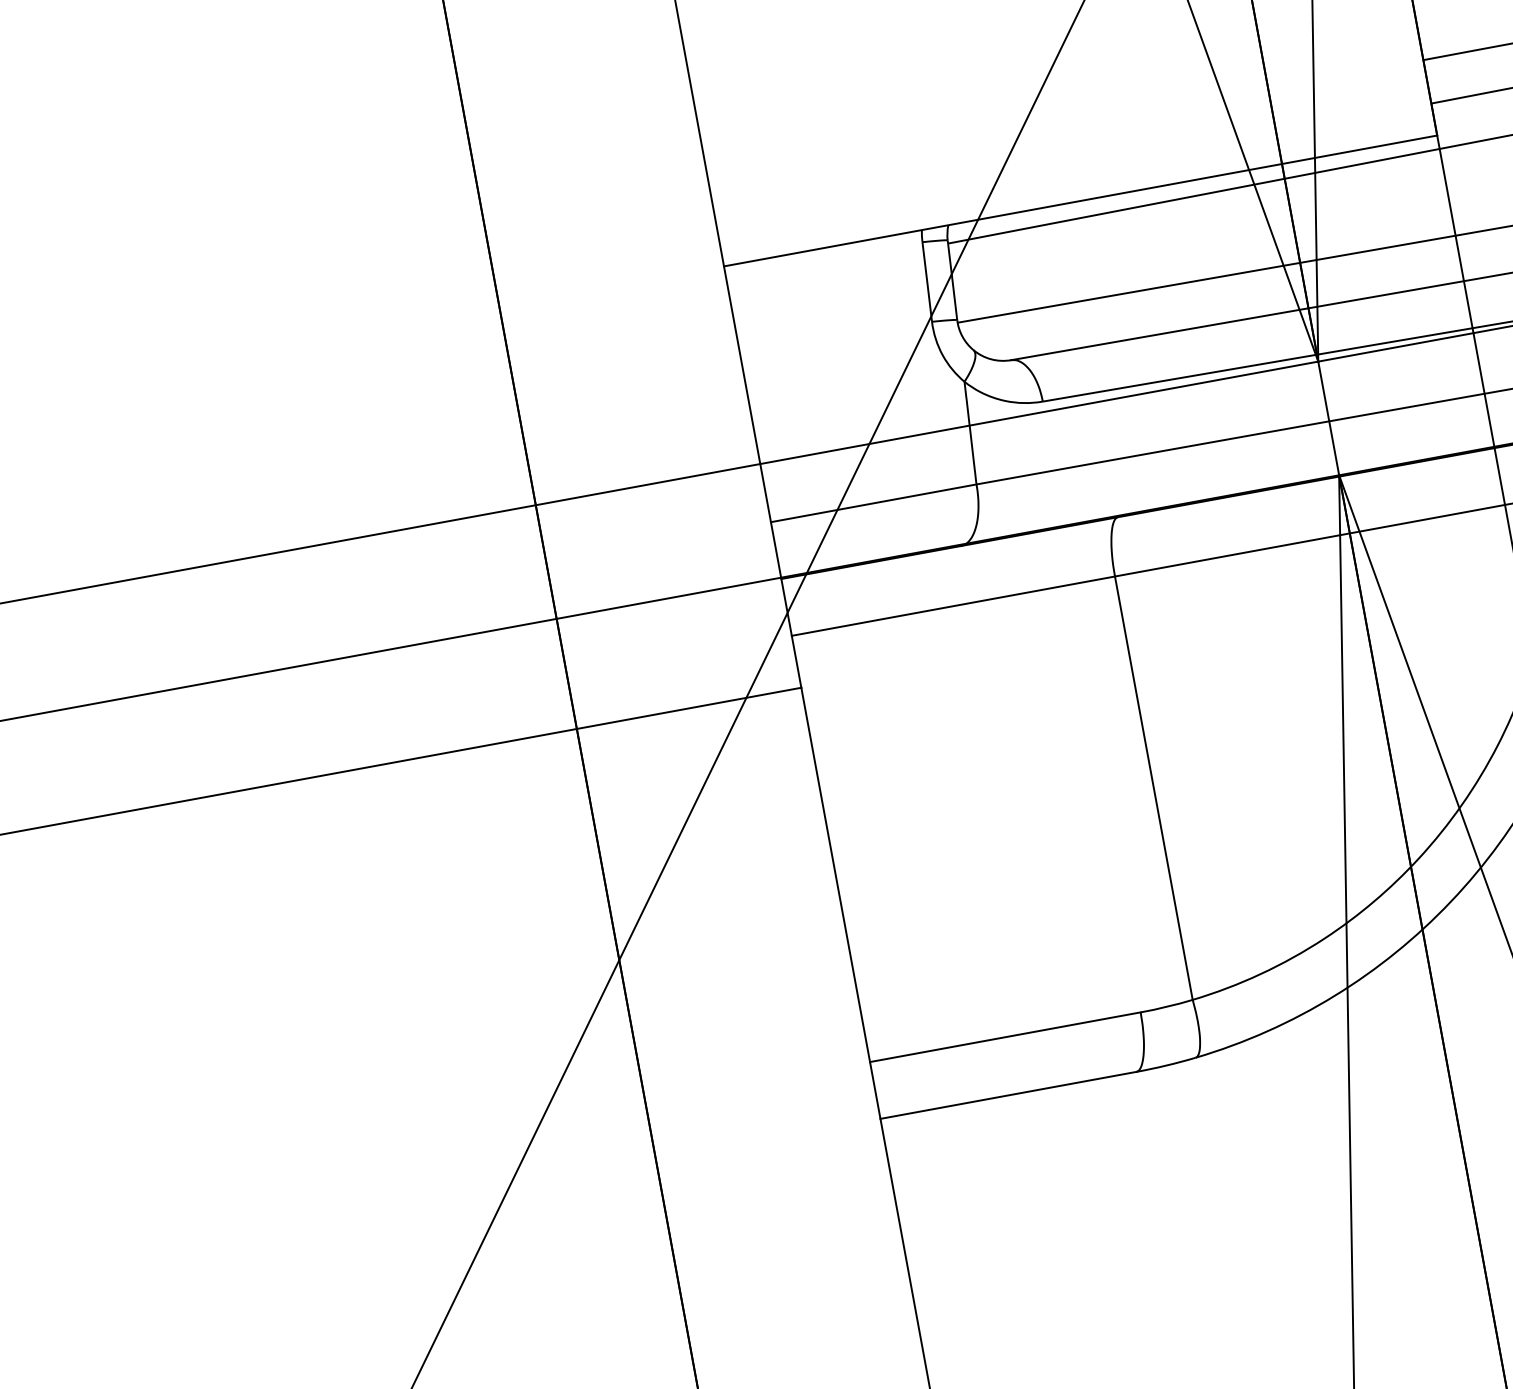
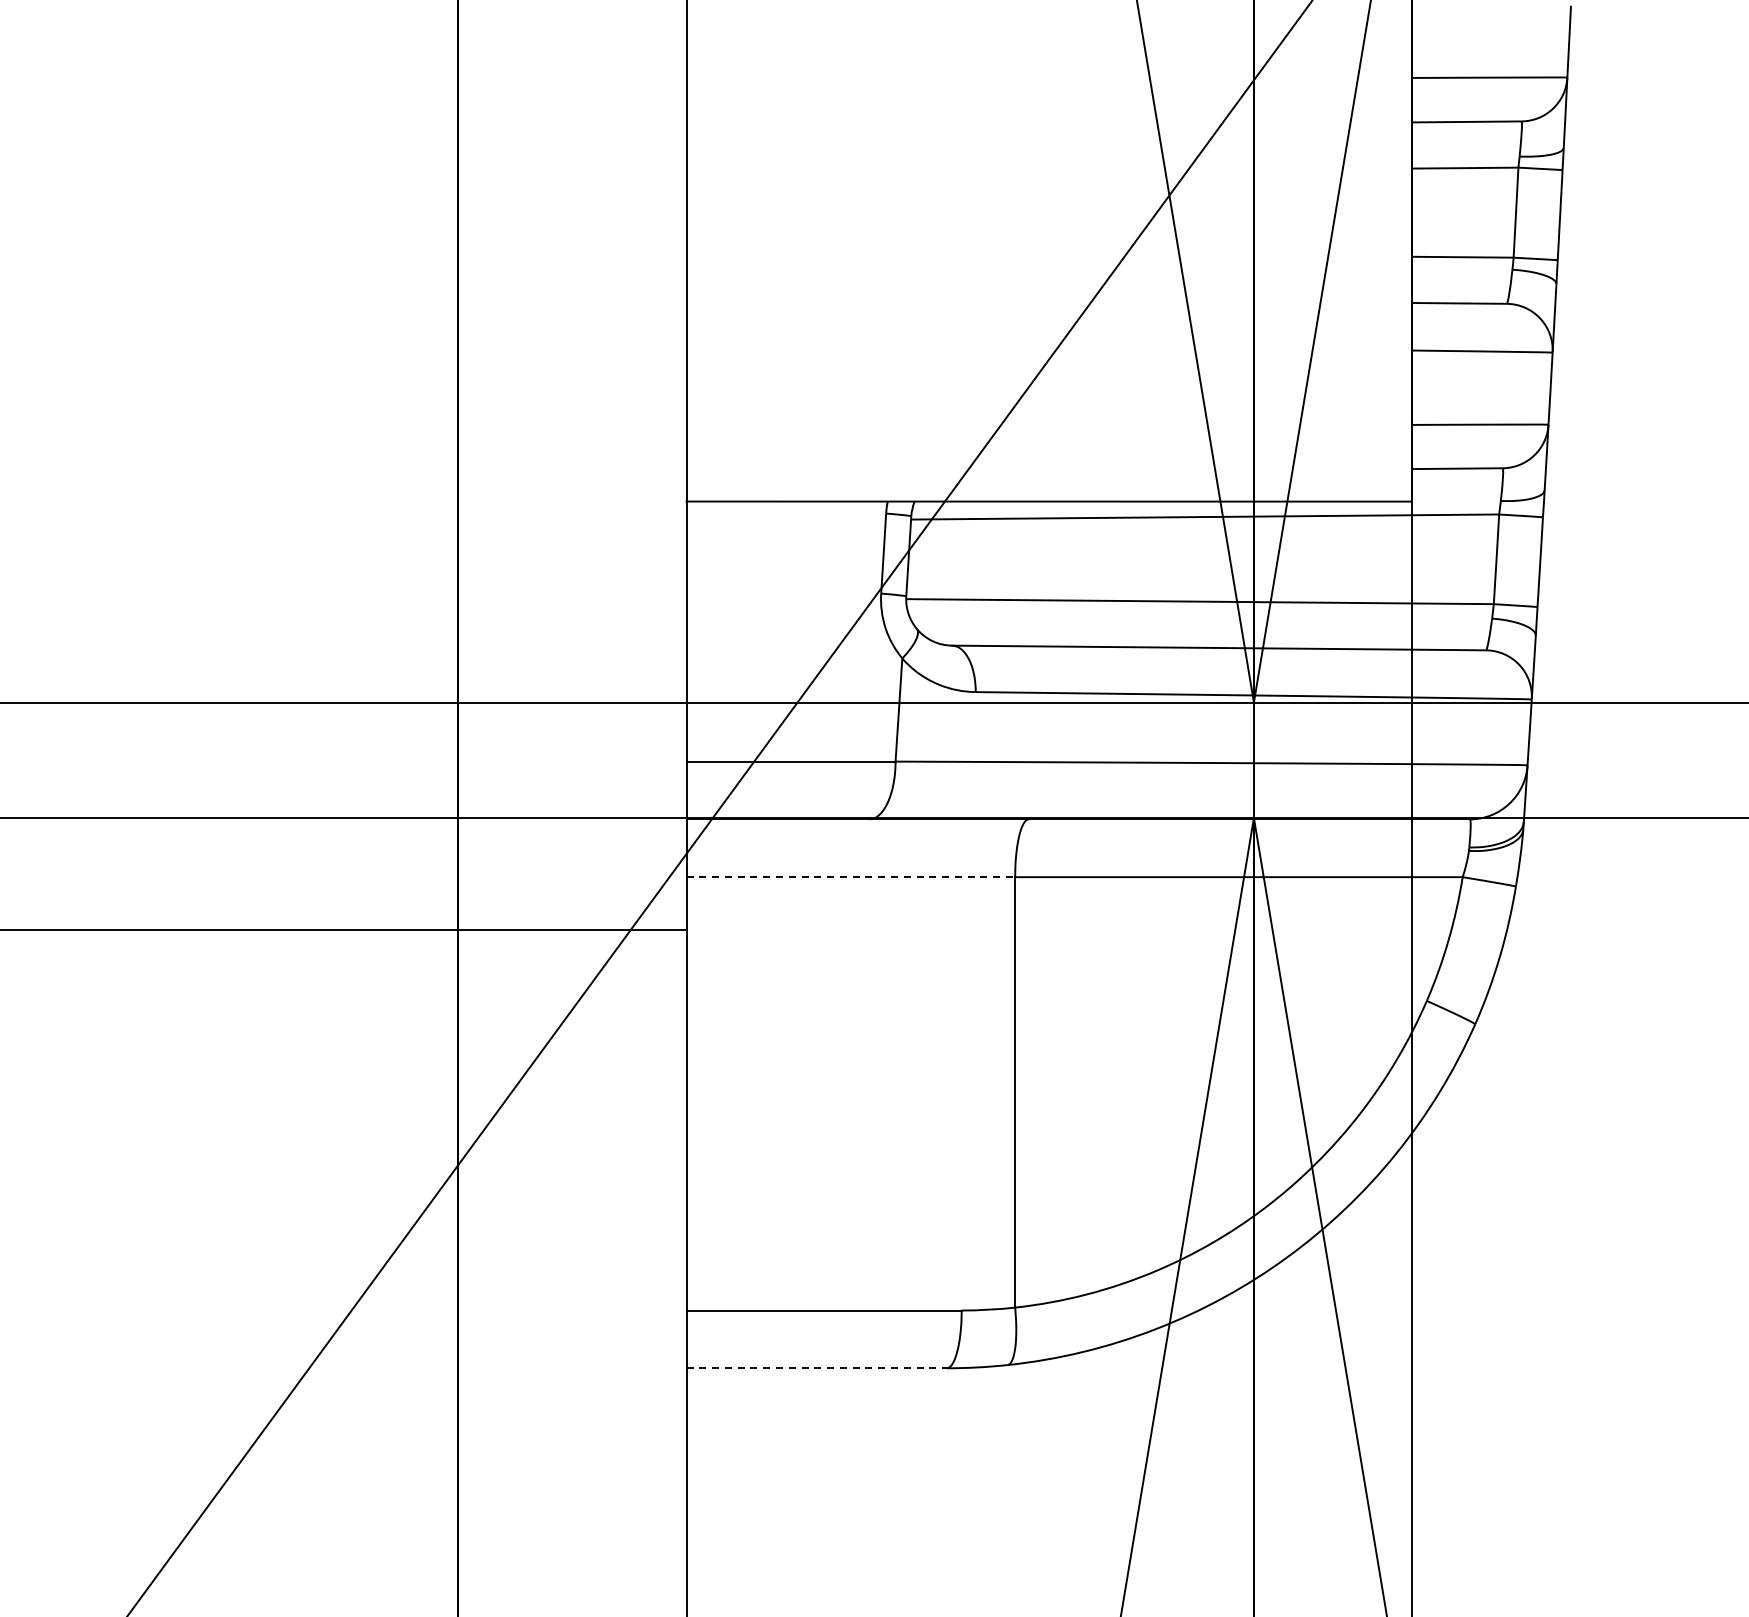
line: (954, 606) -> (851, 877), solid -> dashed
line: (1009, 1095) -> (817, 1368), solid -> dashed

